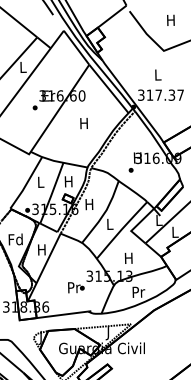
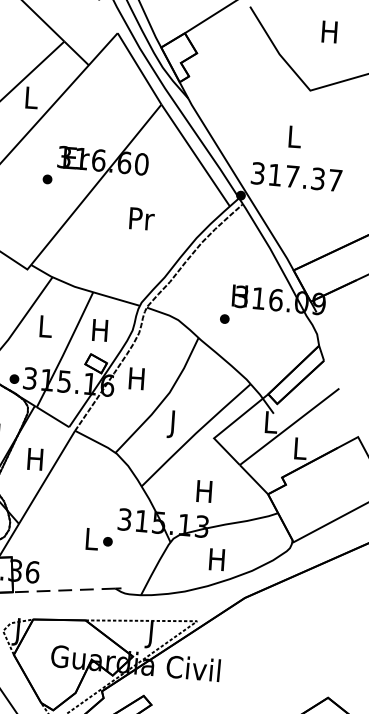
text: (84, 123) -> (141, 218), H -> Pr
text: (110, 225) -> (174, 423), L -> J
text: (74, 287) -> (92, 538), Pr -> L
text: (138, 291) -> (217, 558), Pr -> H
line: (62, 314) -> (64, 589), solid -> dashed

